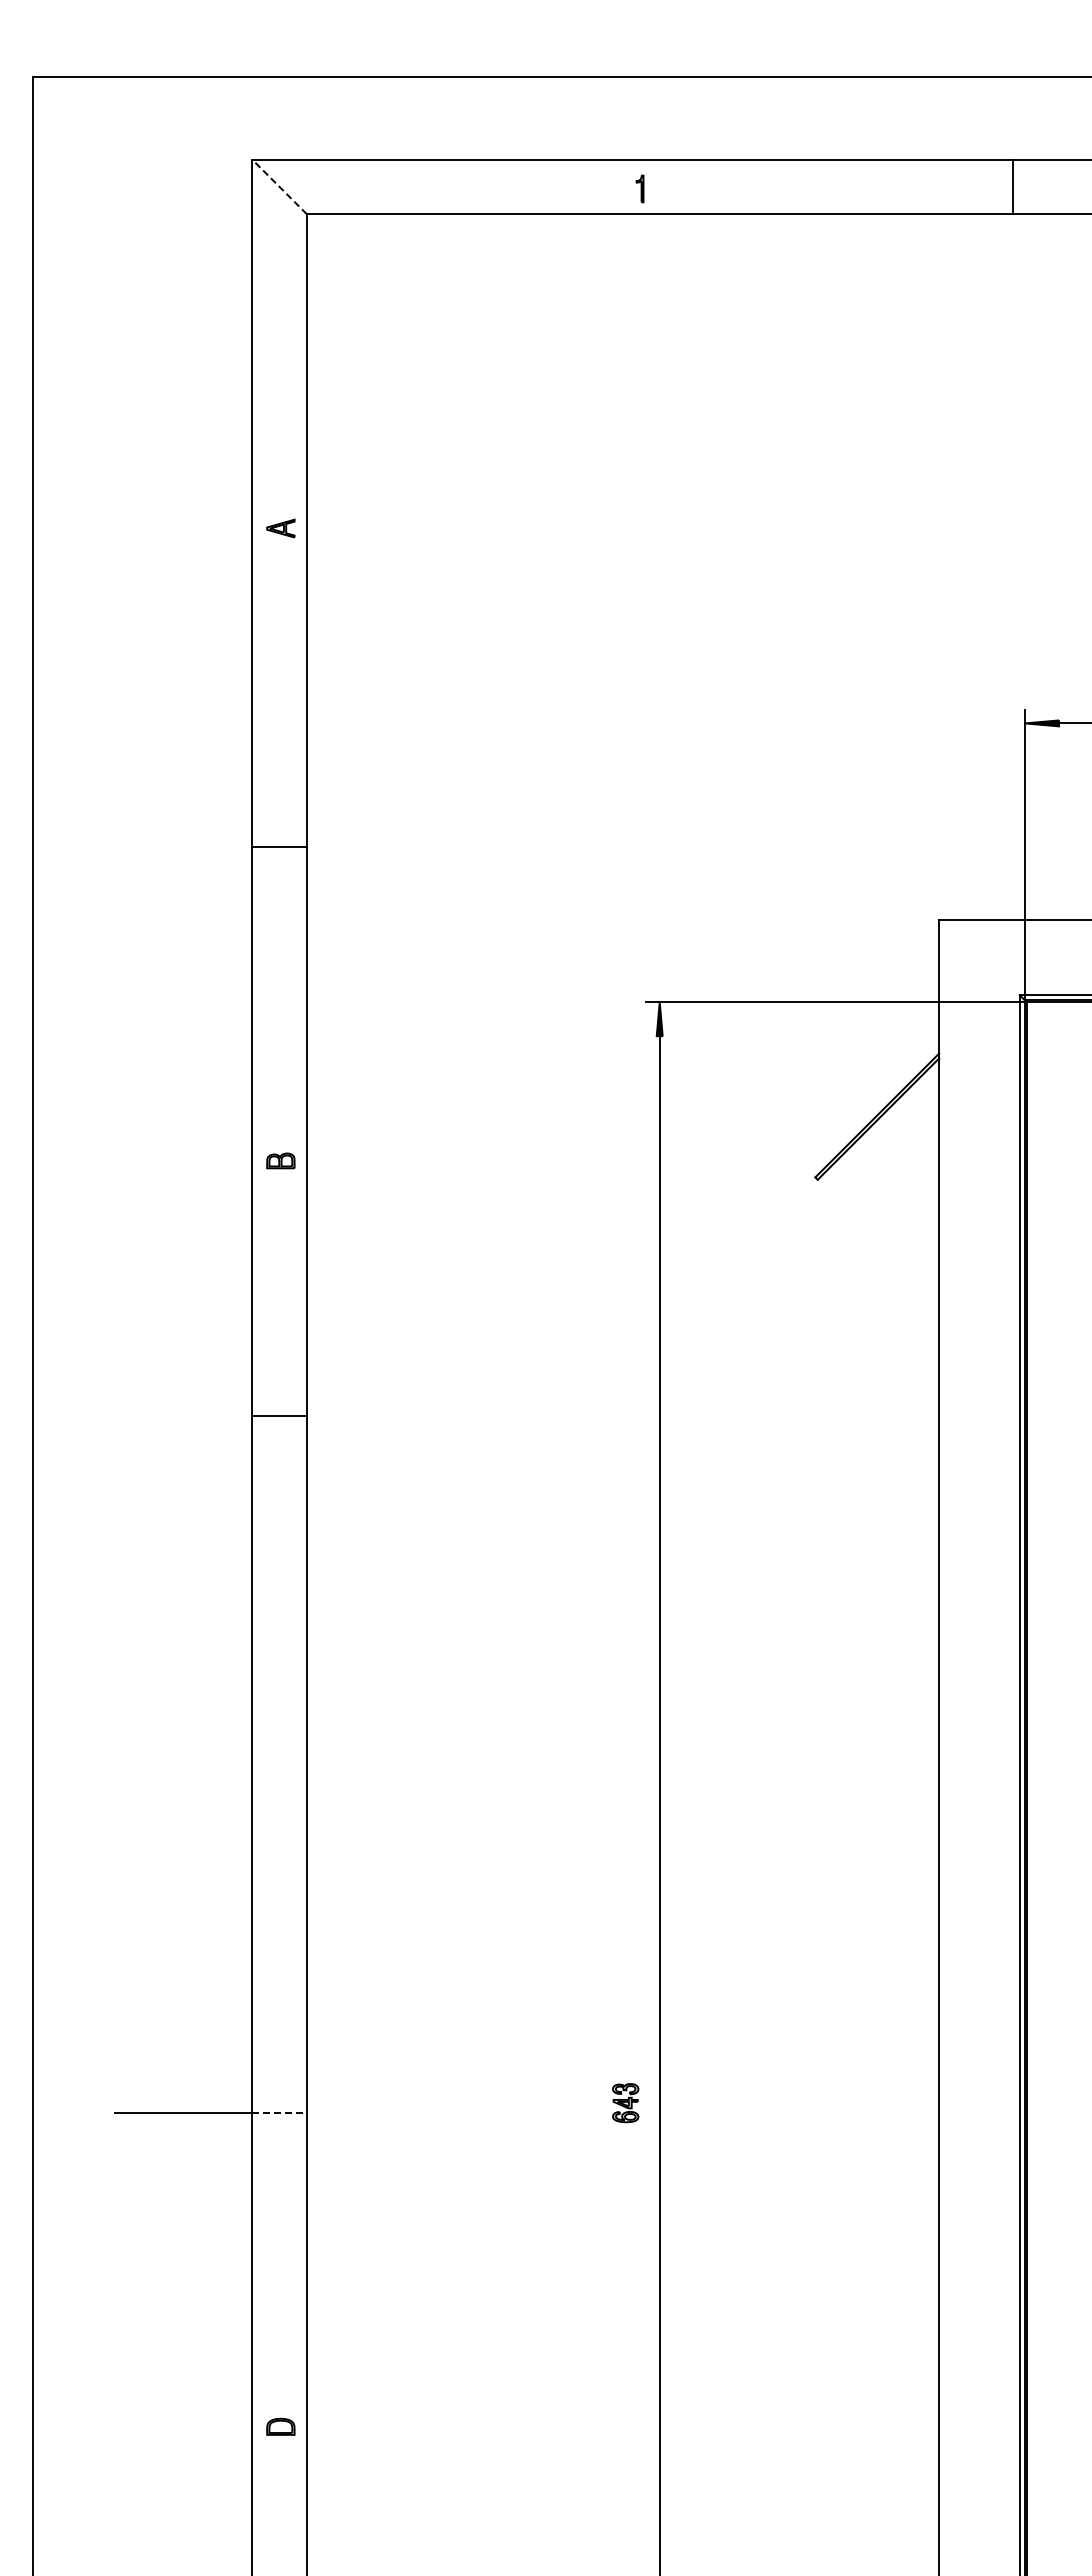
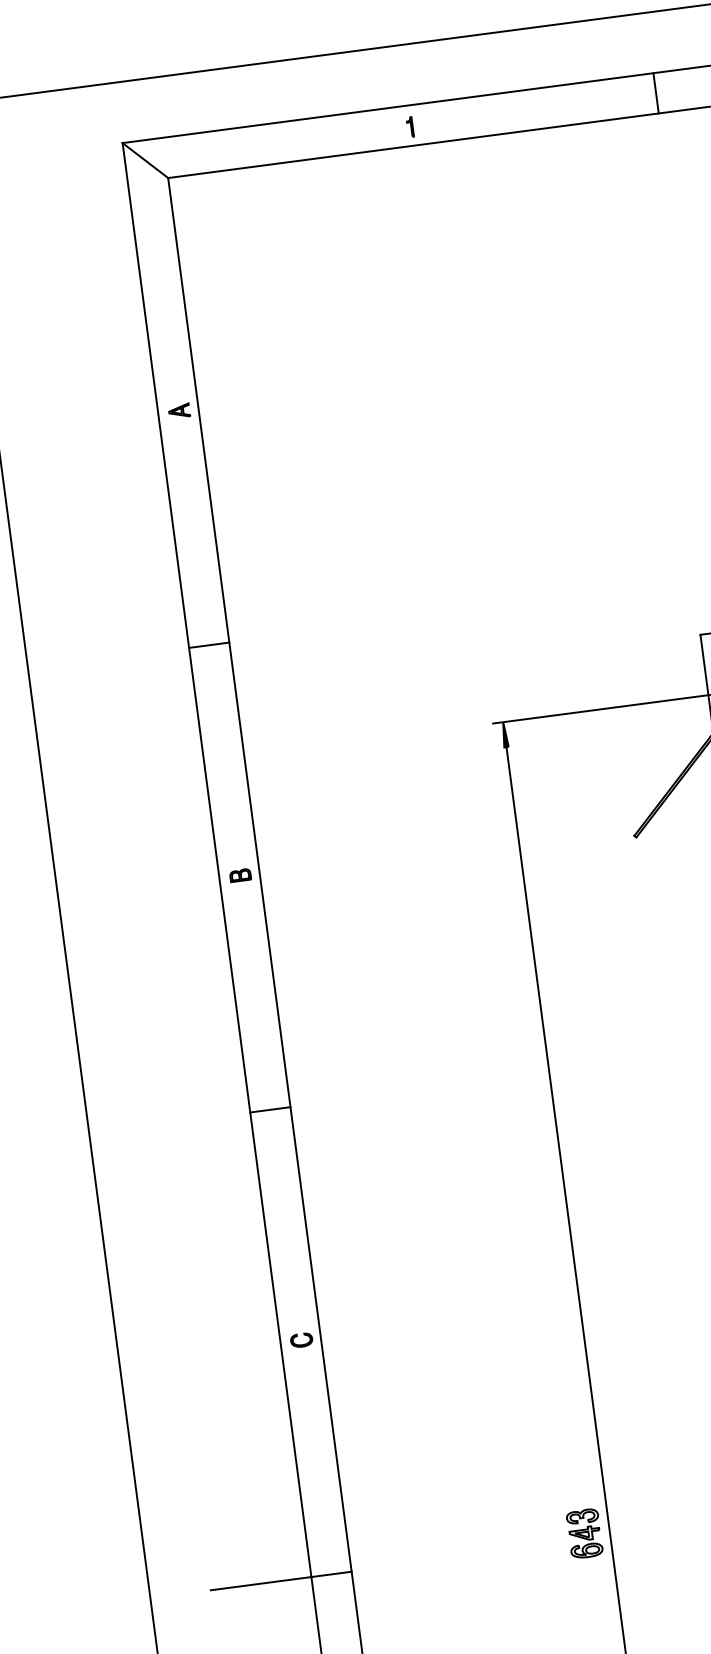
line: (279, 186) -> (145, 160), dashed -> solid
line: (1013, 186) -> (656, 92), moved
line: (279, 1416) -> (270, 1110), moved
part: (279, 1799) -> (301, 1344), added
part: (625, 2102) -> (584, 1533), size x1.67
line: (280, 2112) -> (332, 1573), dashed -> solid

